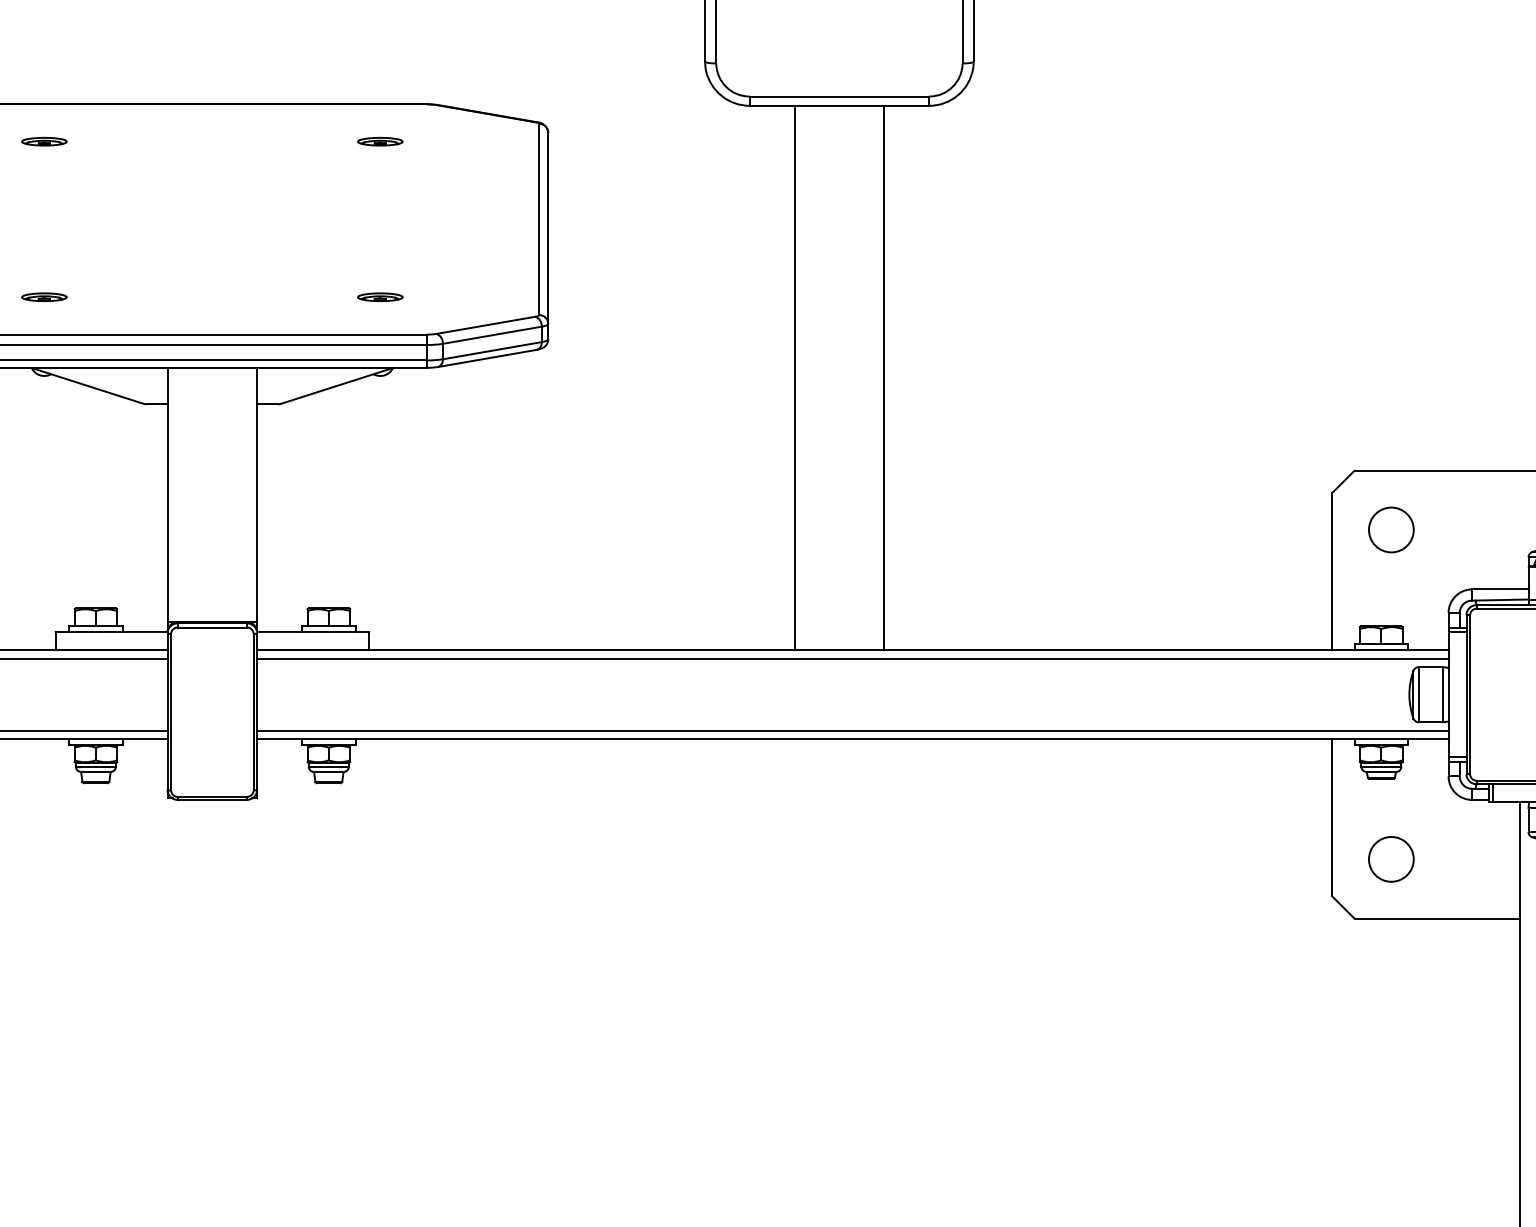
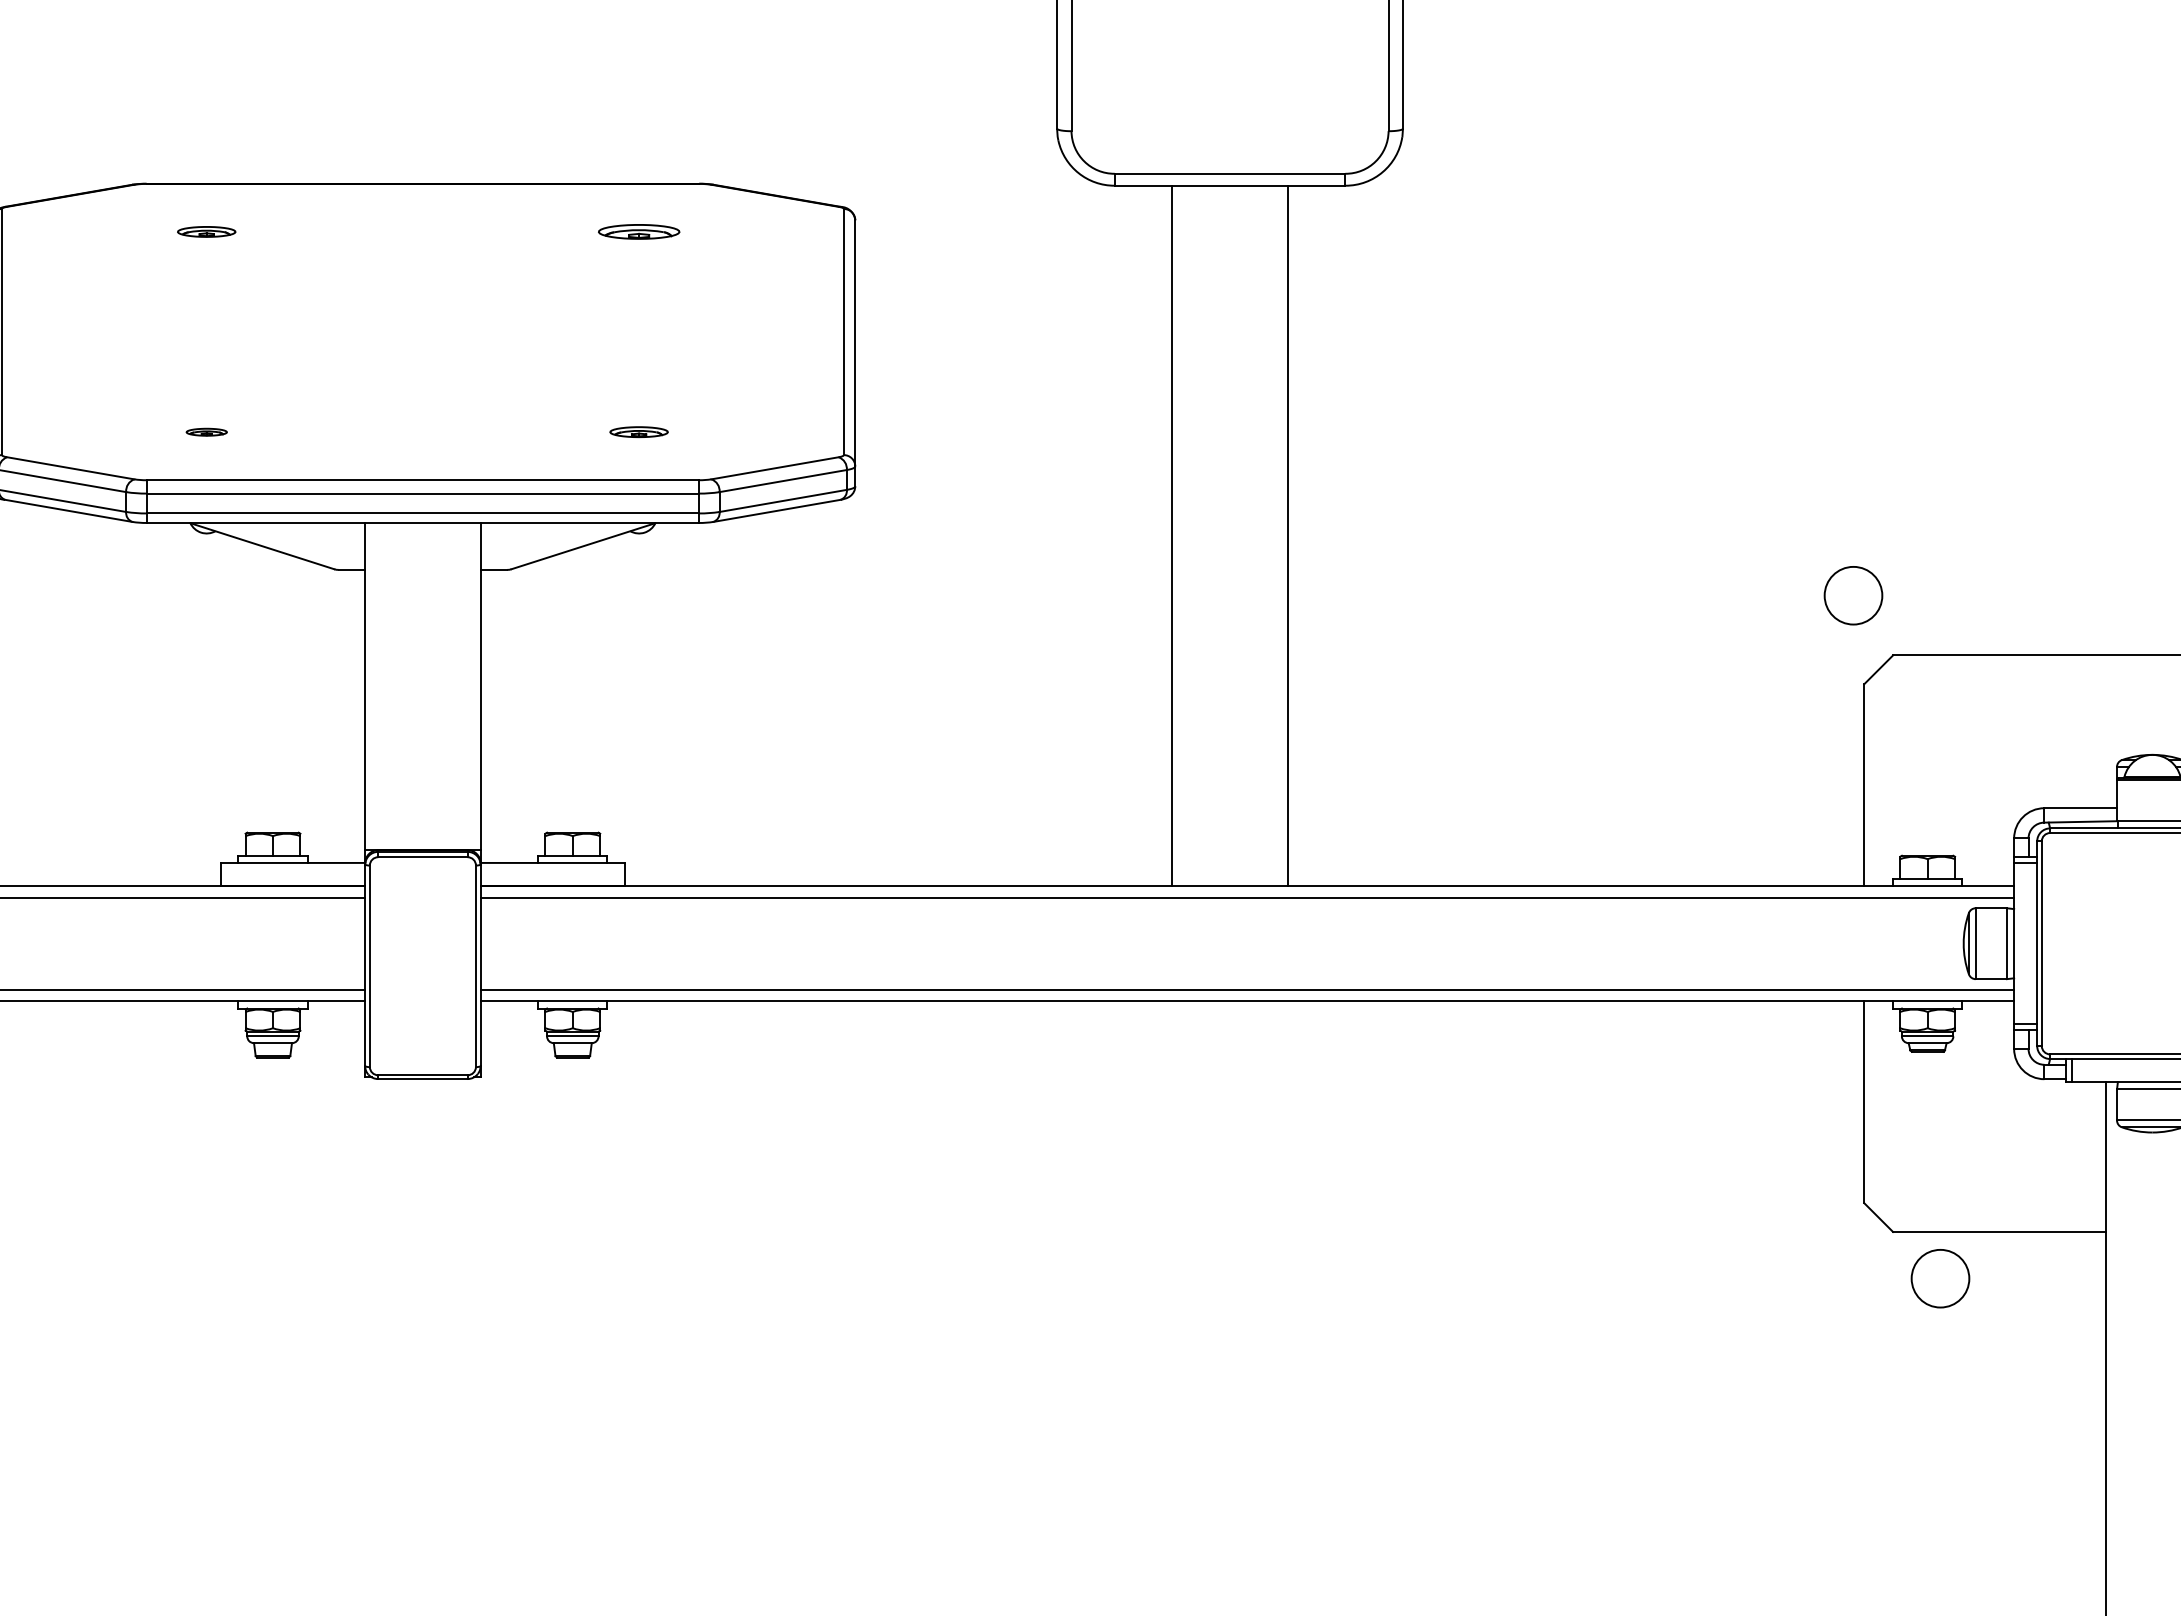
part: (379, 141) -> (638, 231), size x1.4
part: (44, 297) -> (206, 432), size x0.7
circle: (1391, 529) -> (1853, 595), moved
circle: (1391, 859) -> (1940, 1278), moved

